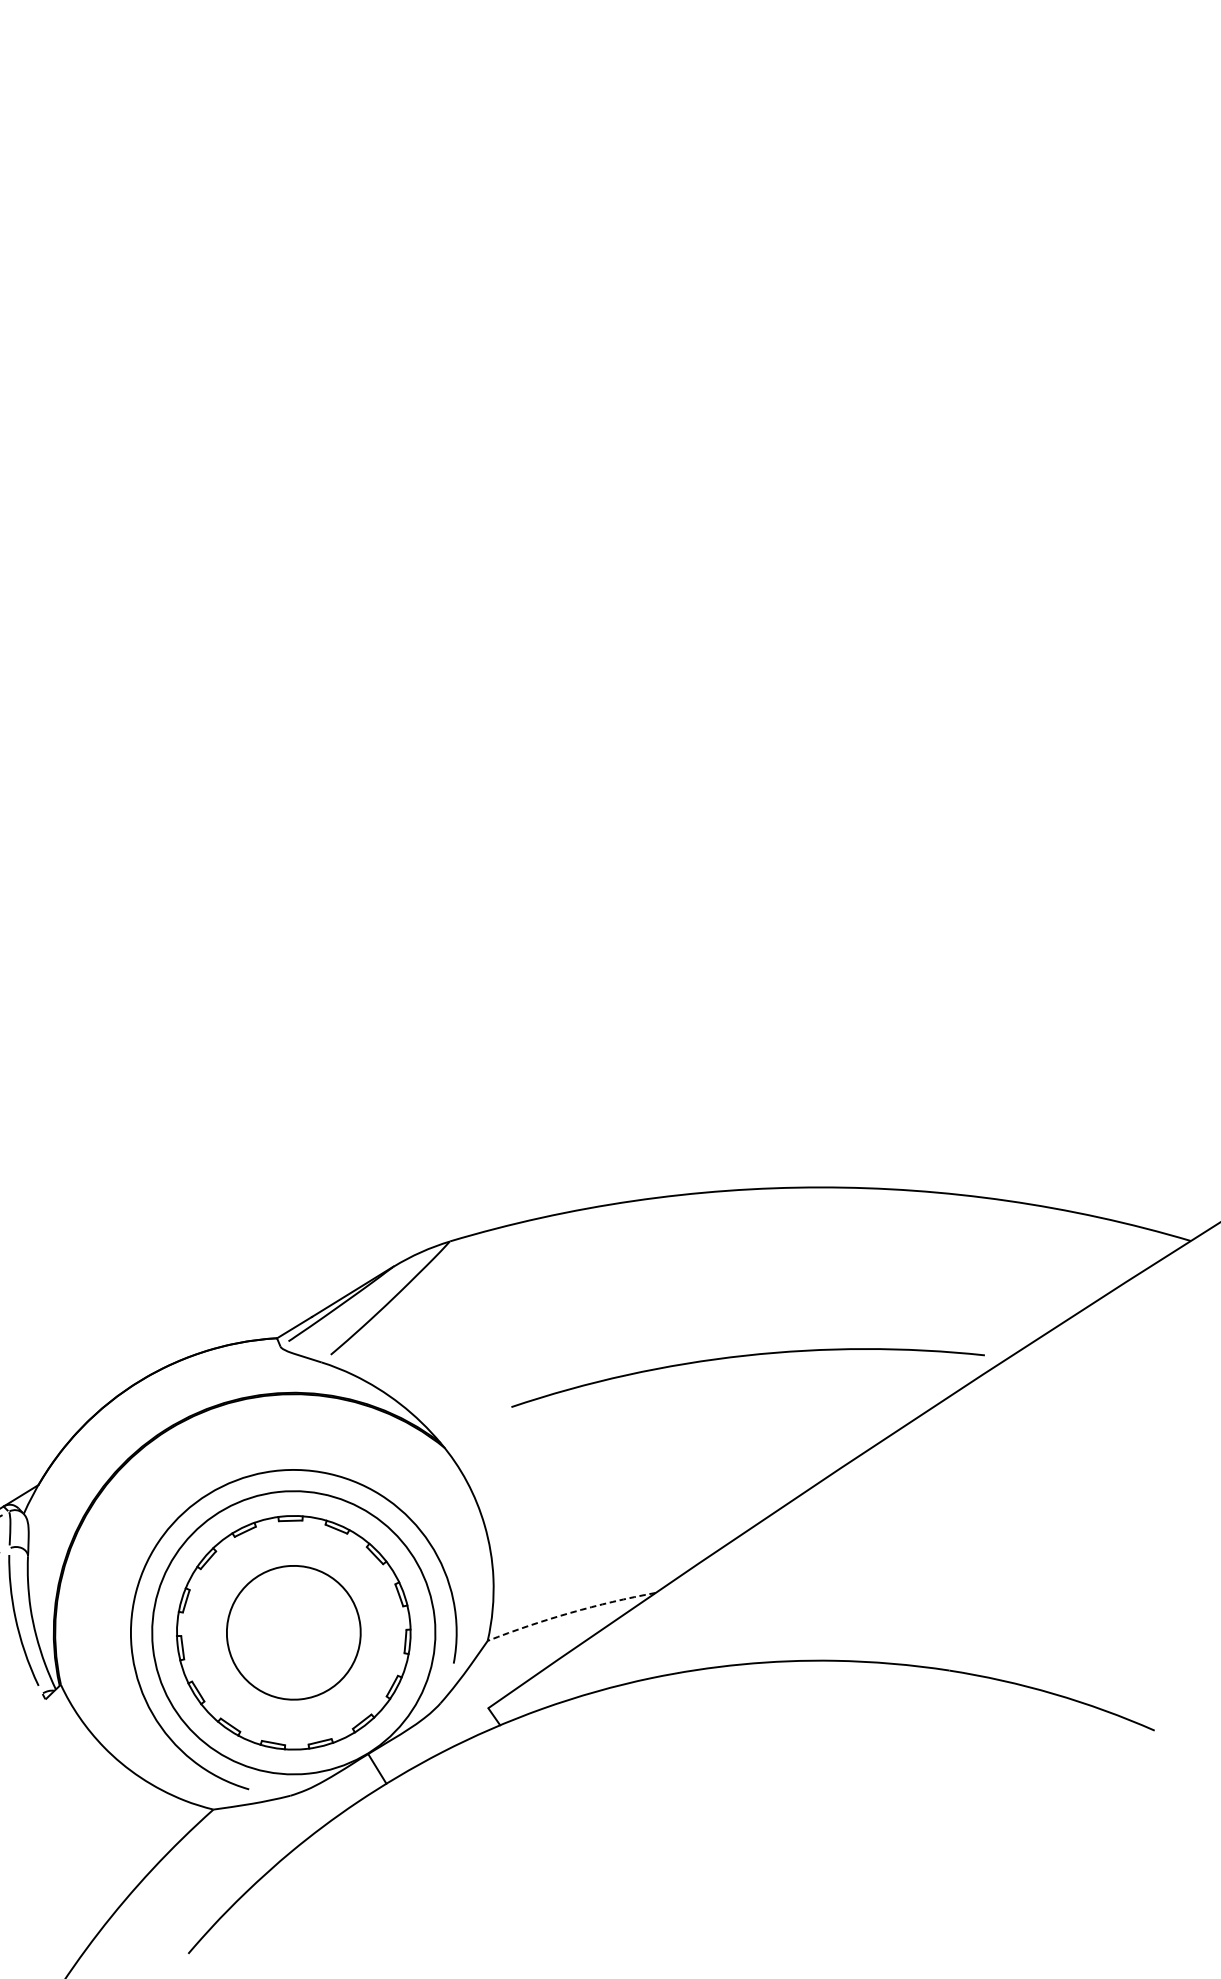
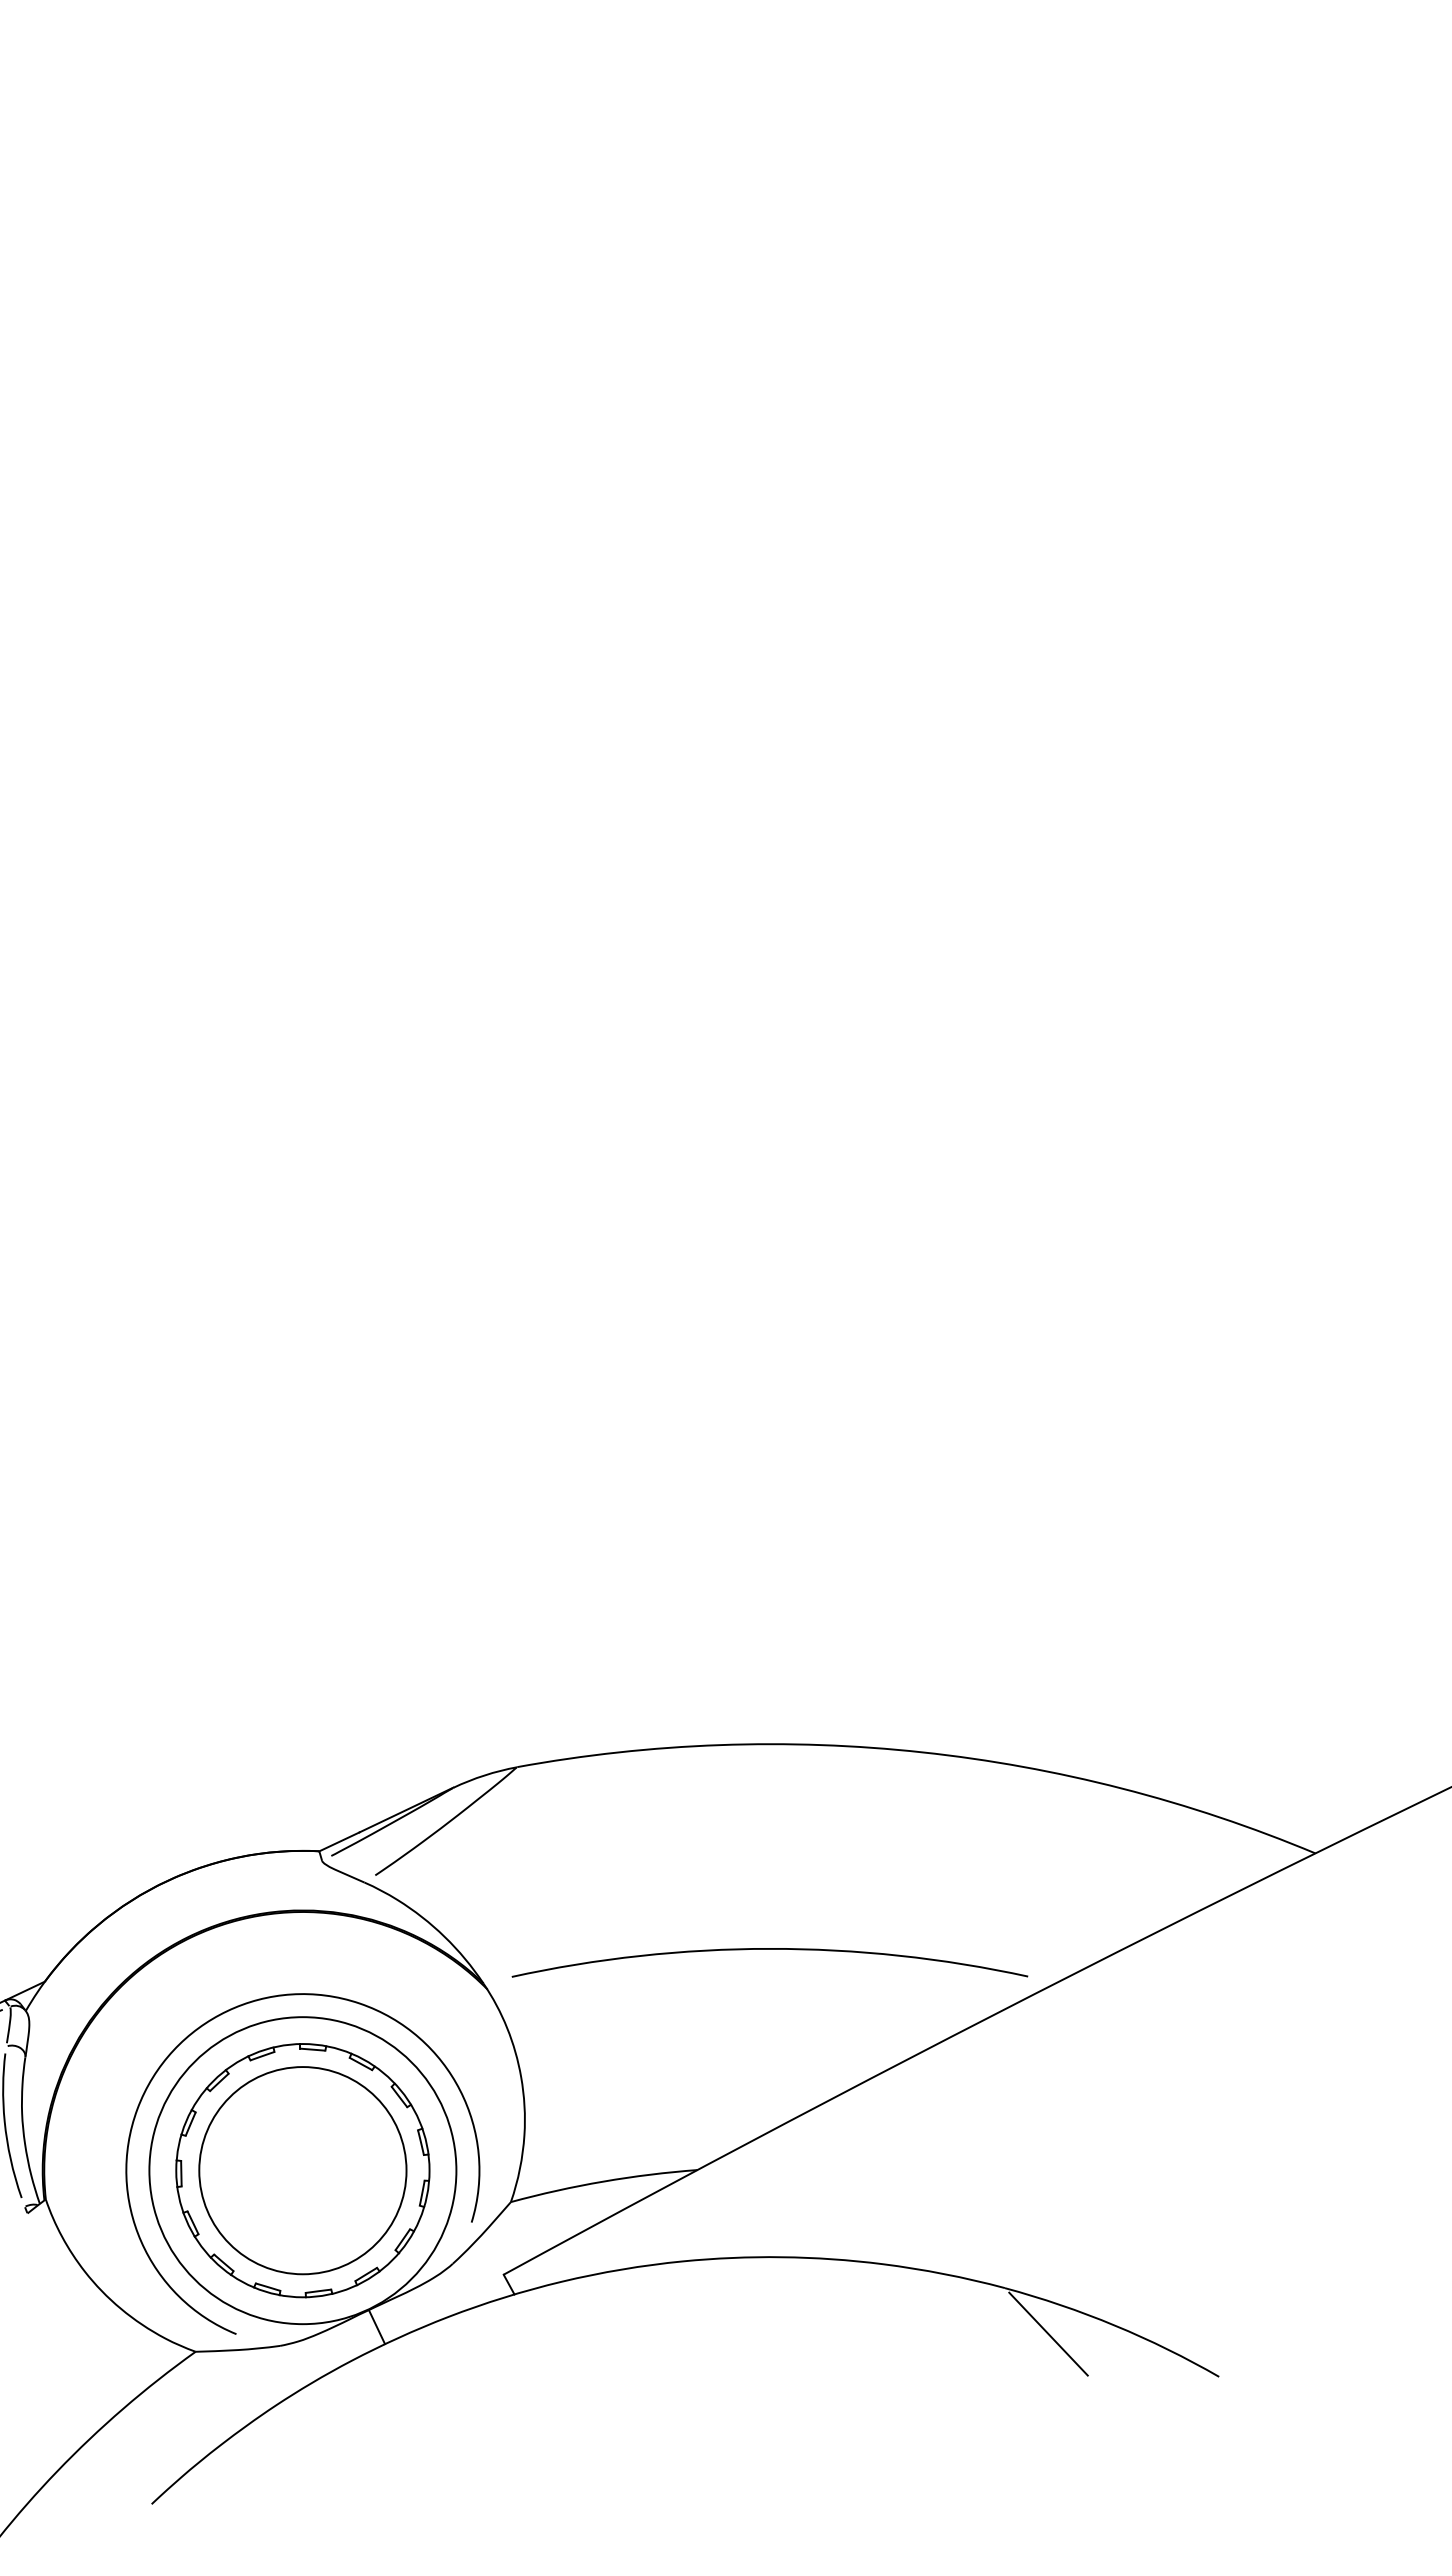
arc: (744, 1356) -> (769, 1949), moved
arc: (570, 1612) -> (603, 2181), dashed -> solid
circle: (293, 1632) -> (302, 2170), size x1.43
line: (993, 1707) -> (1048, 2333), added

